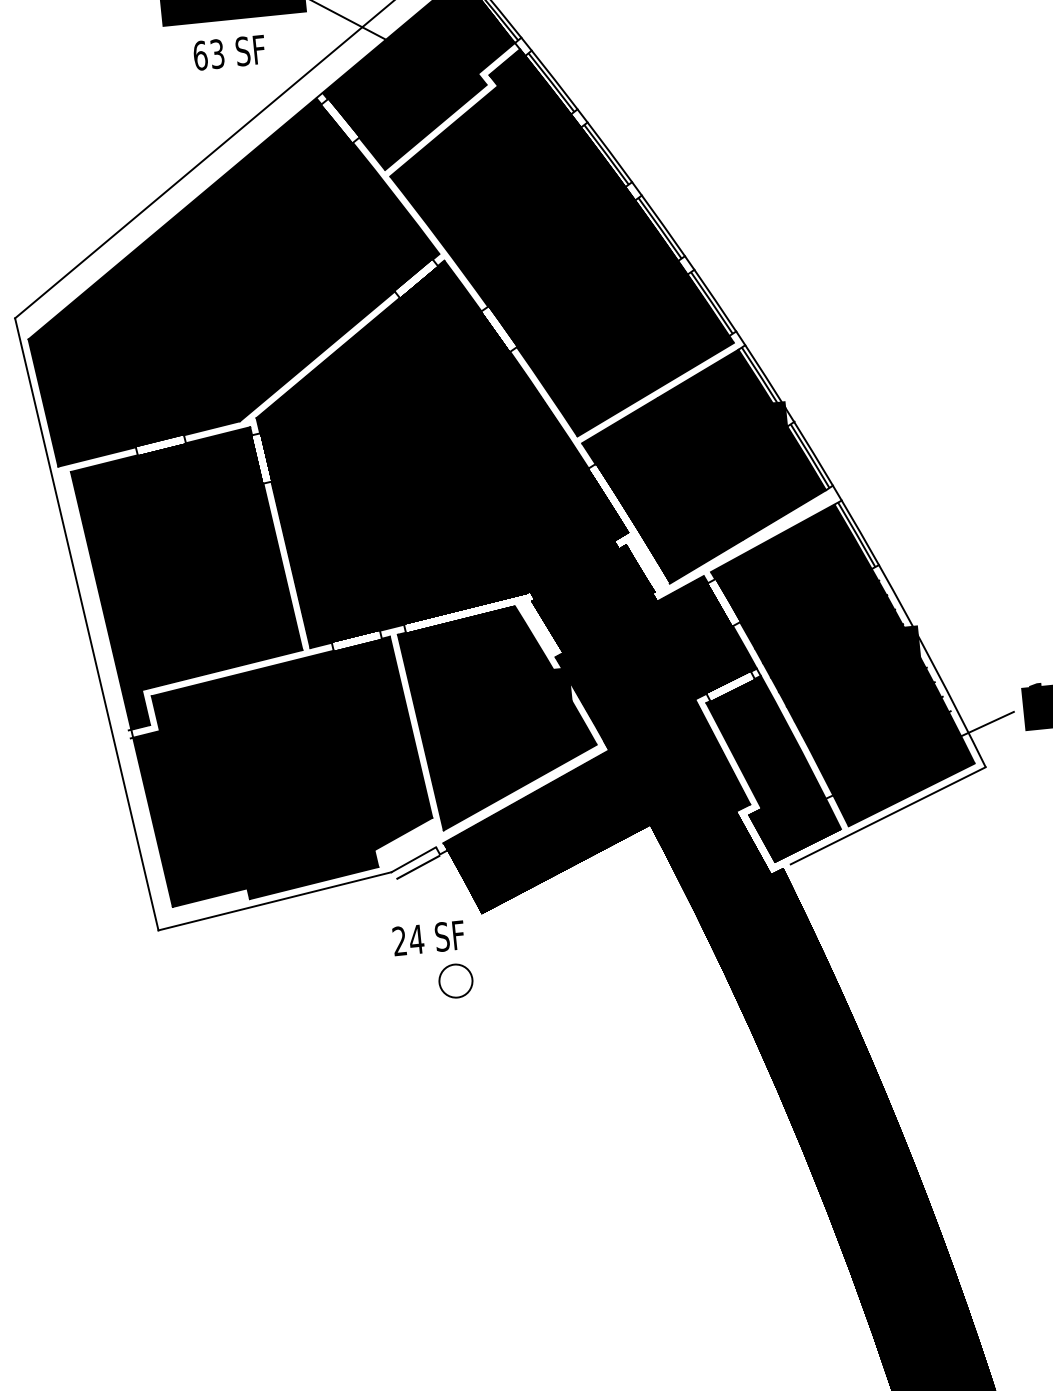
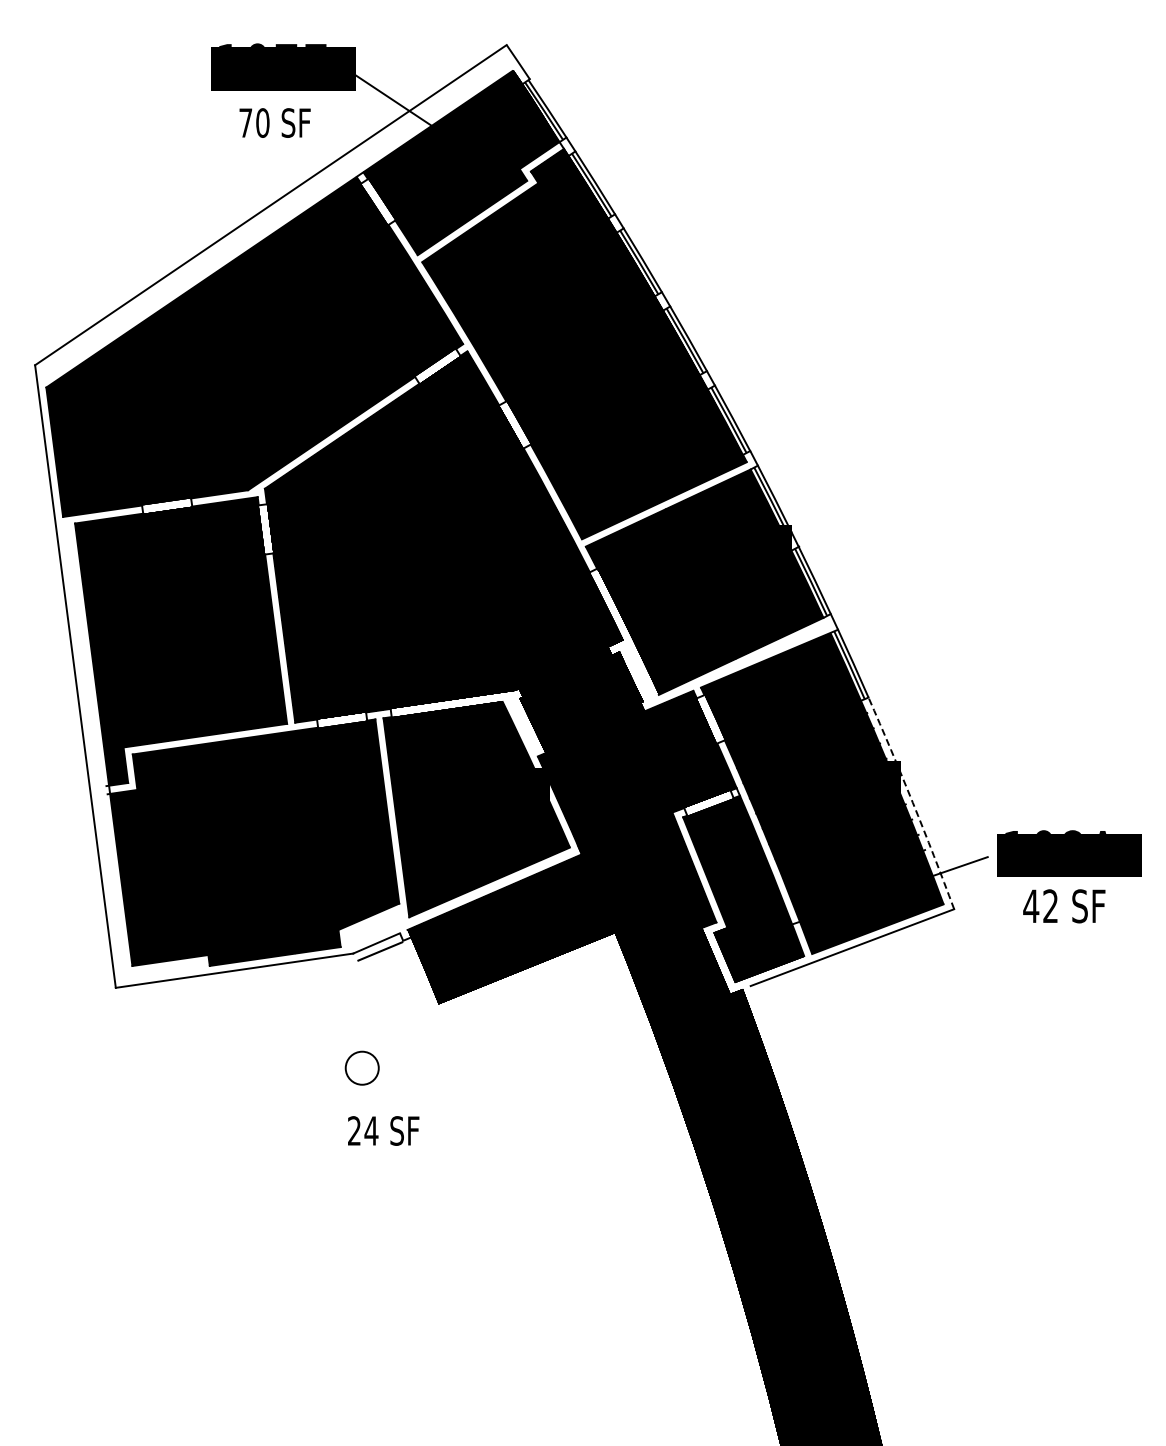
text: (209, 54) -> (254, 122), 63 -> 70
arc: (933, 665) -> (912, 802), solid -> dashed
text: (428, 937) -> (383, 1130), moved
circle: (455, 980) -> (361, 1067), moved

